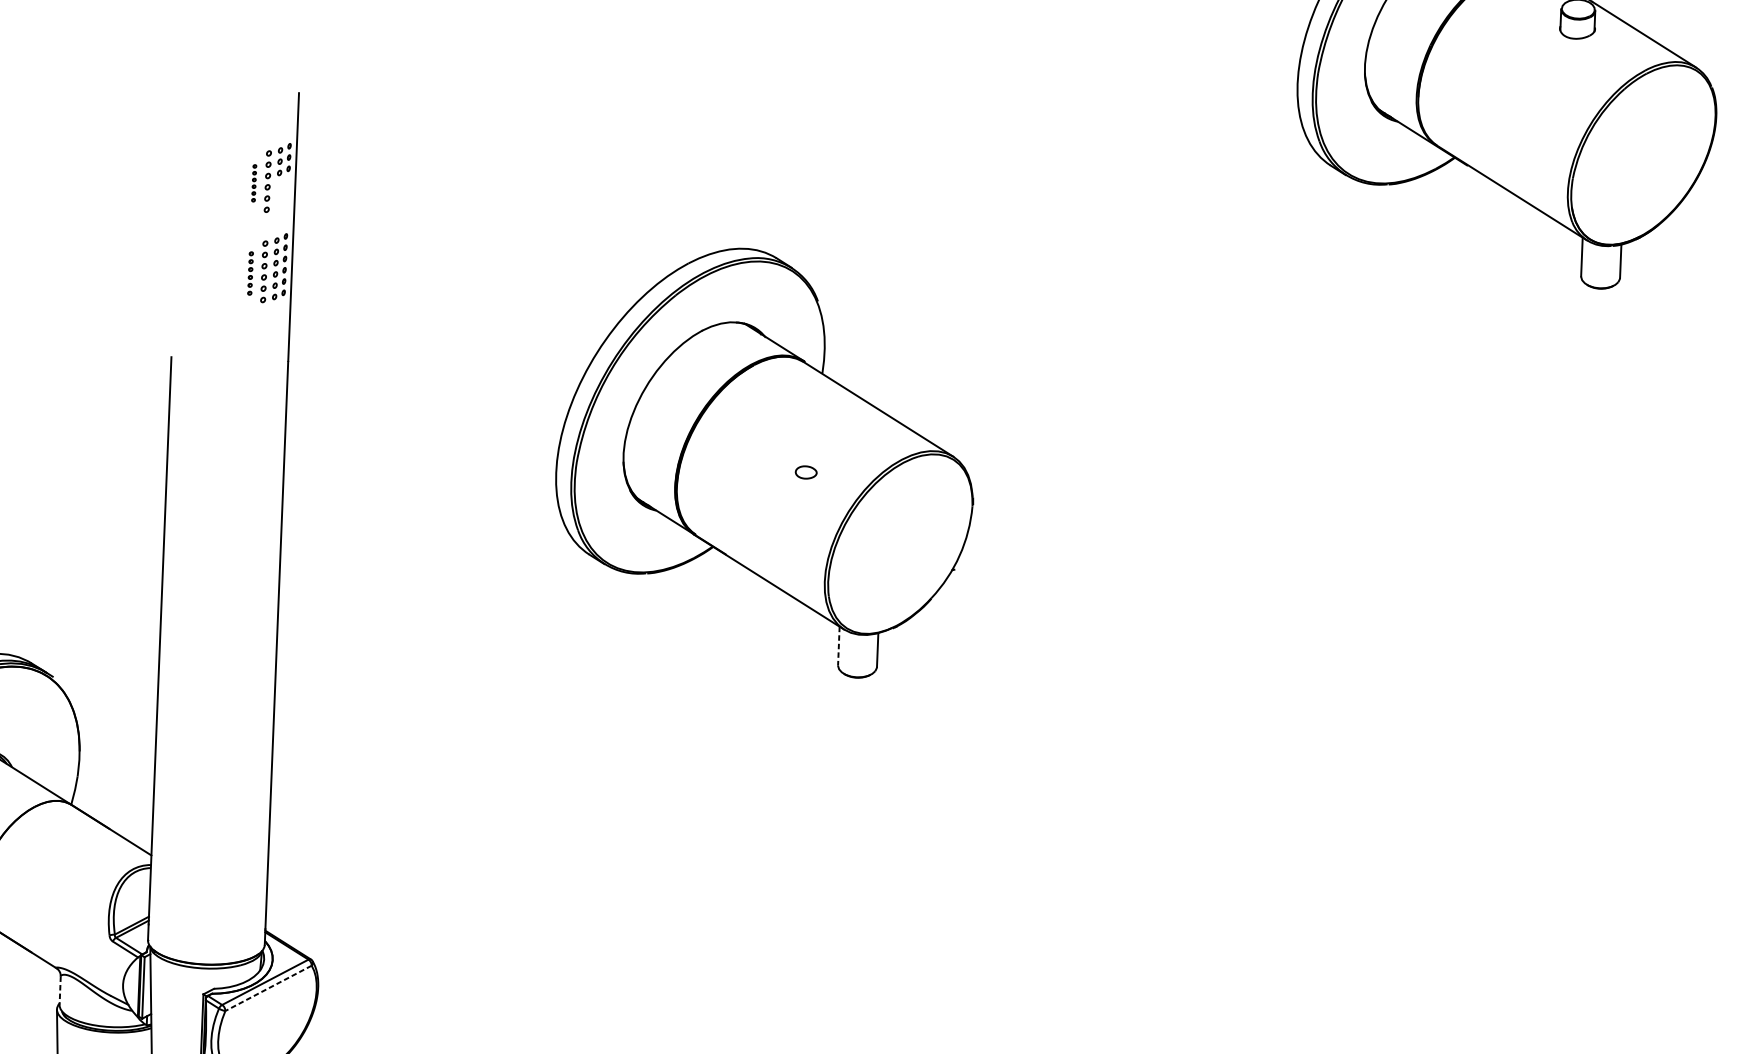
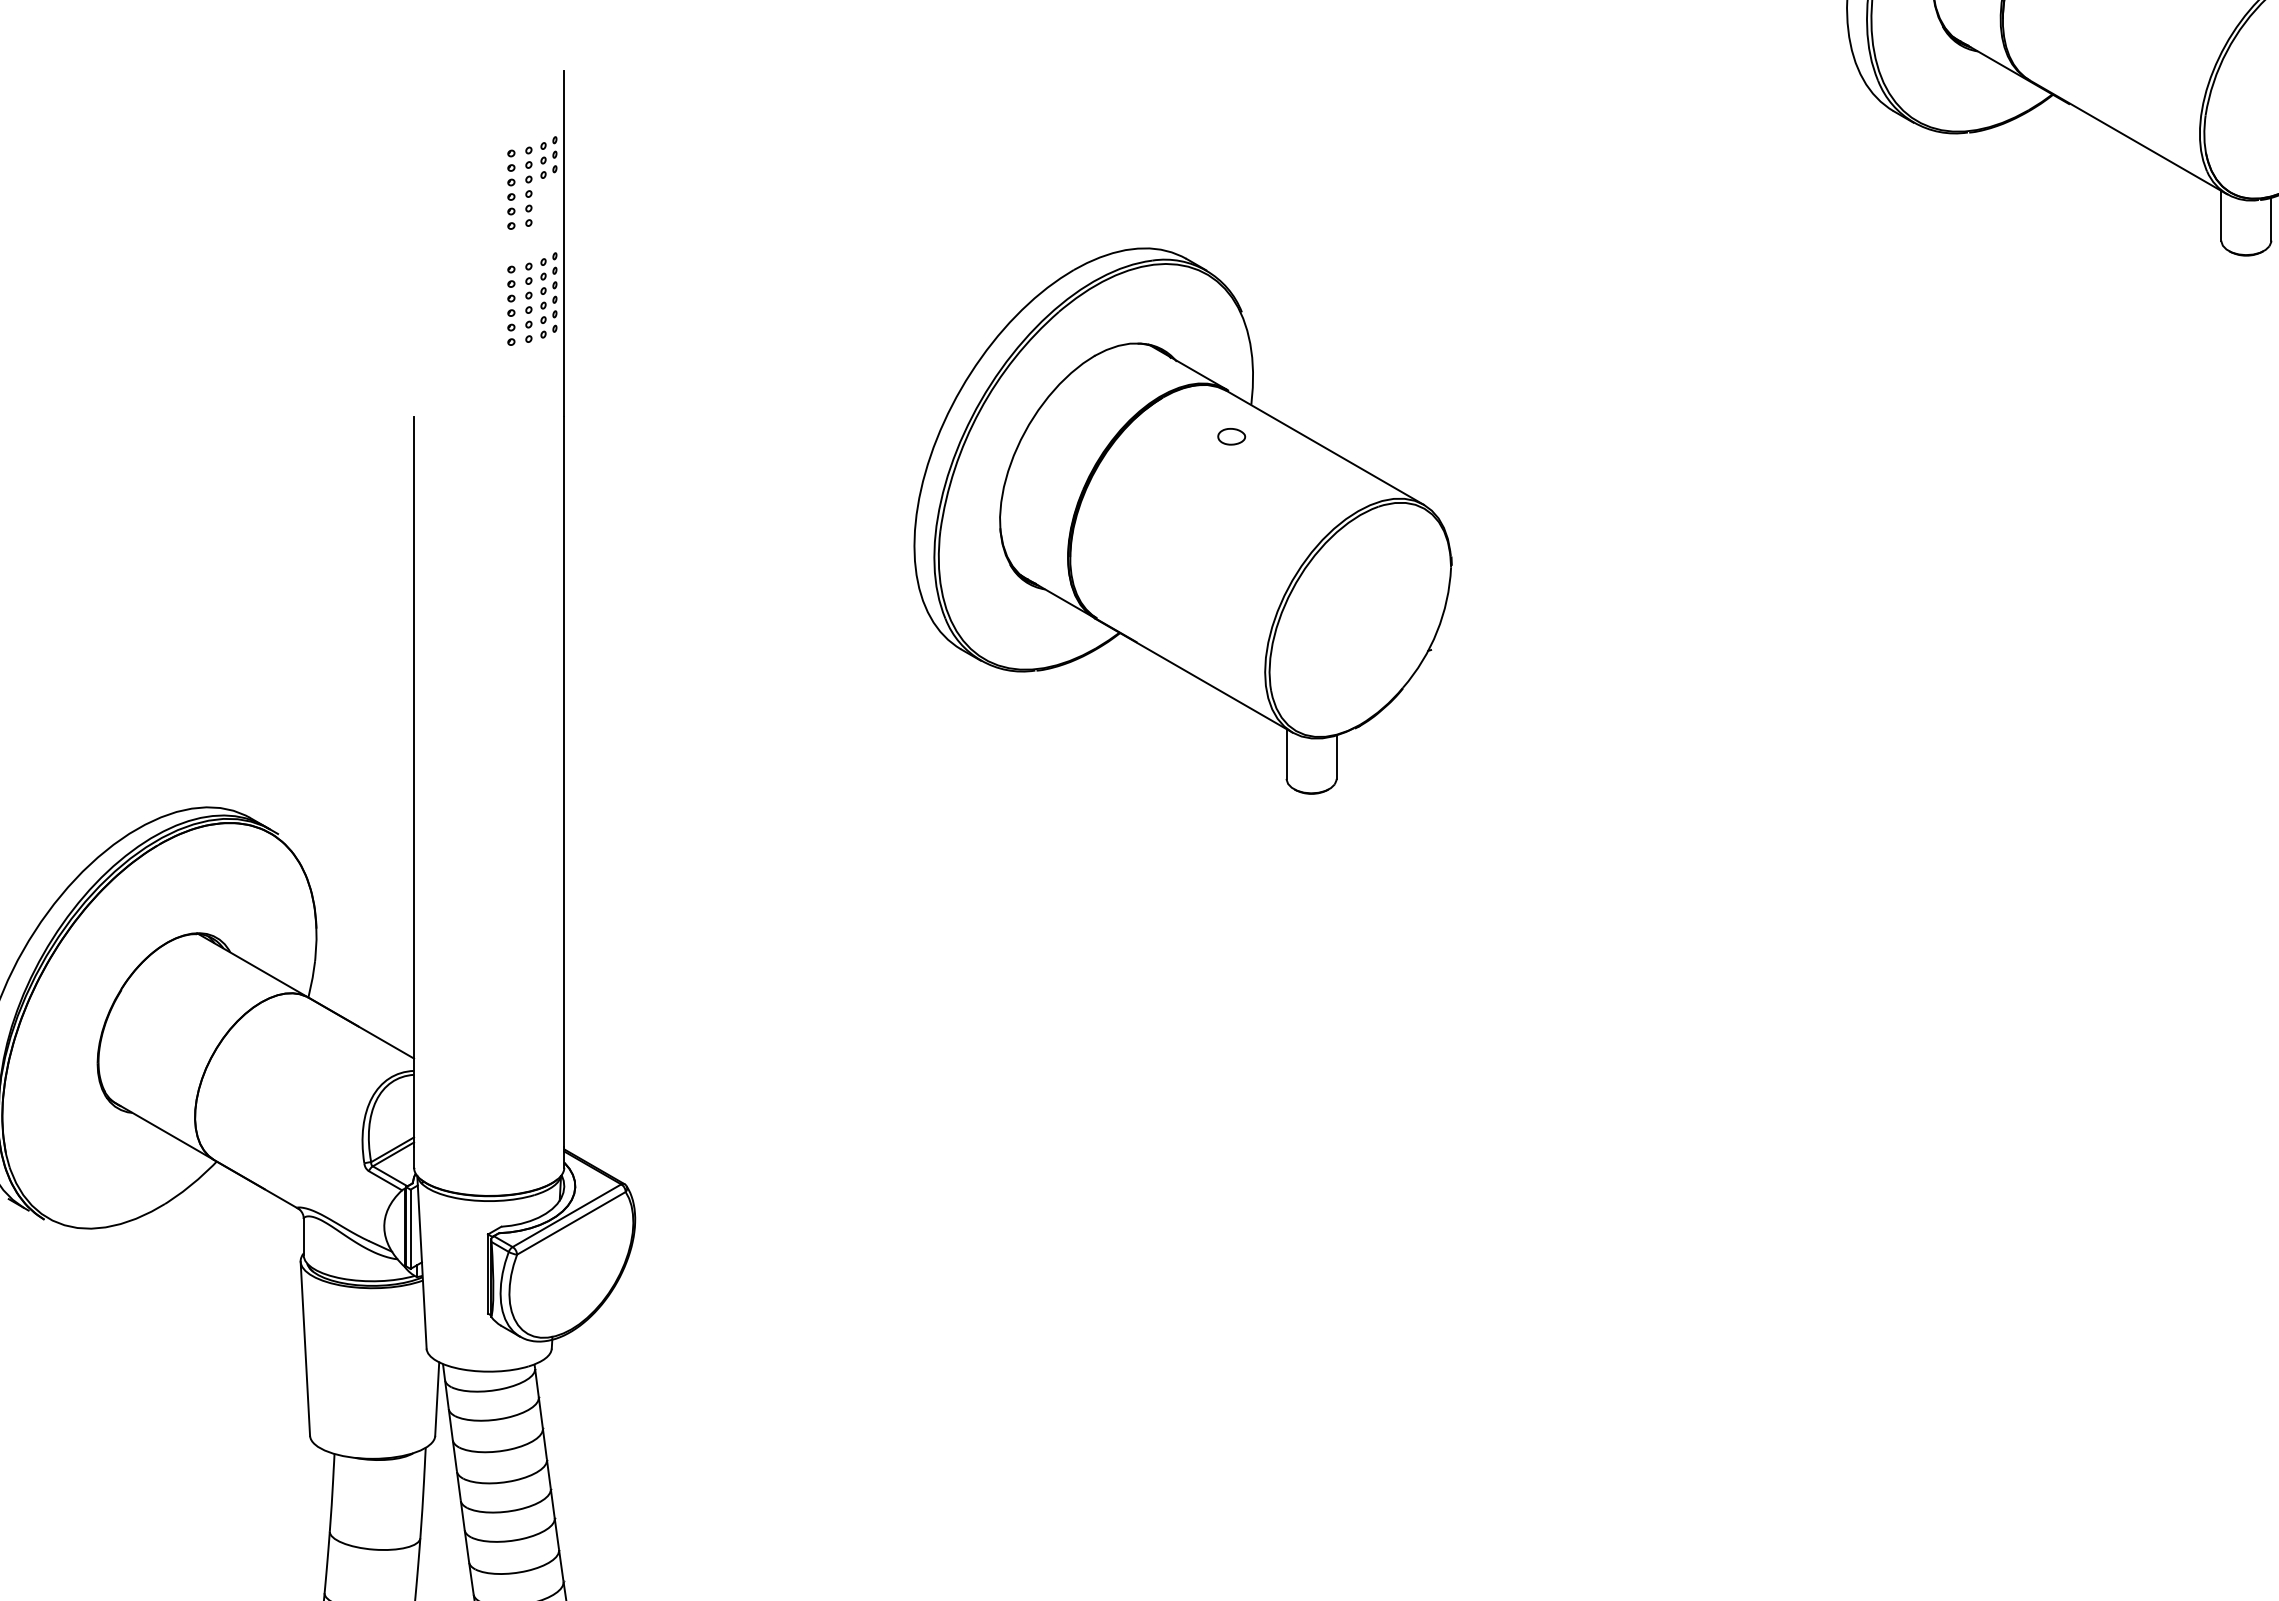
part: (254, 183) -> (511, 189), size x1.67
part: (250, 273) -> (511, 305), size x1.43
part: (806, 472) -> (1231, 436), moved
line: (838, 646) -> (1286, 754), dashed -> solid
line: (268, 988) -> (571, 1223), dashed -> solid
line: (59, 991) -> (303, 1237), dashed -> solid

